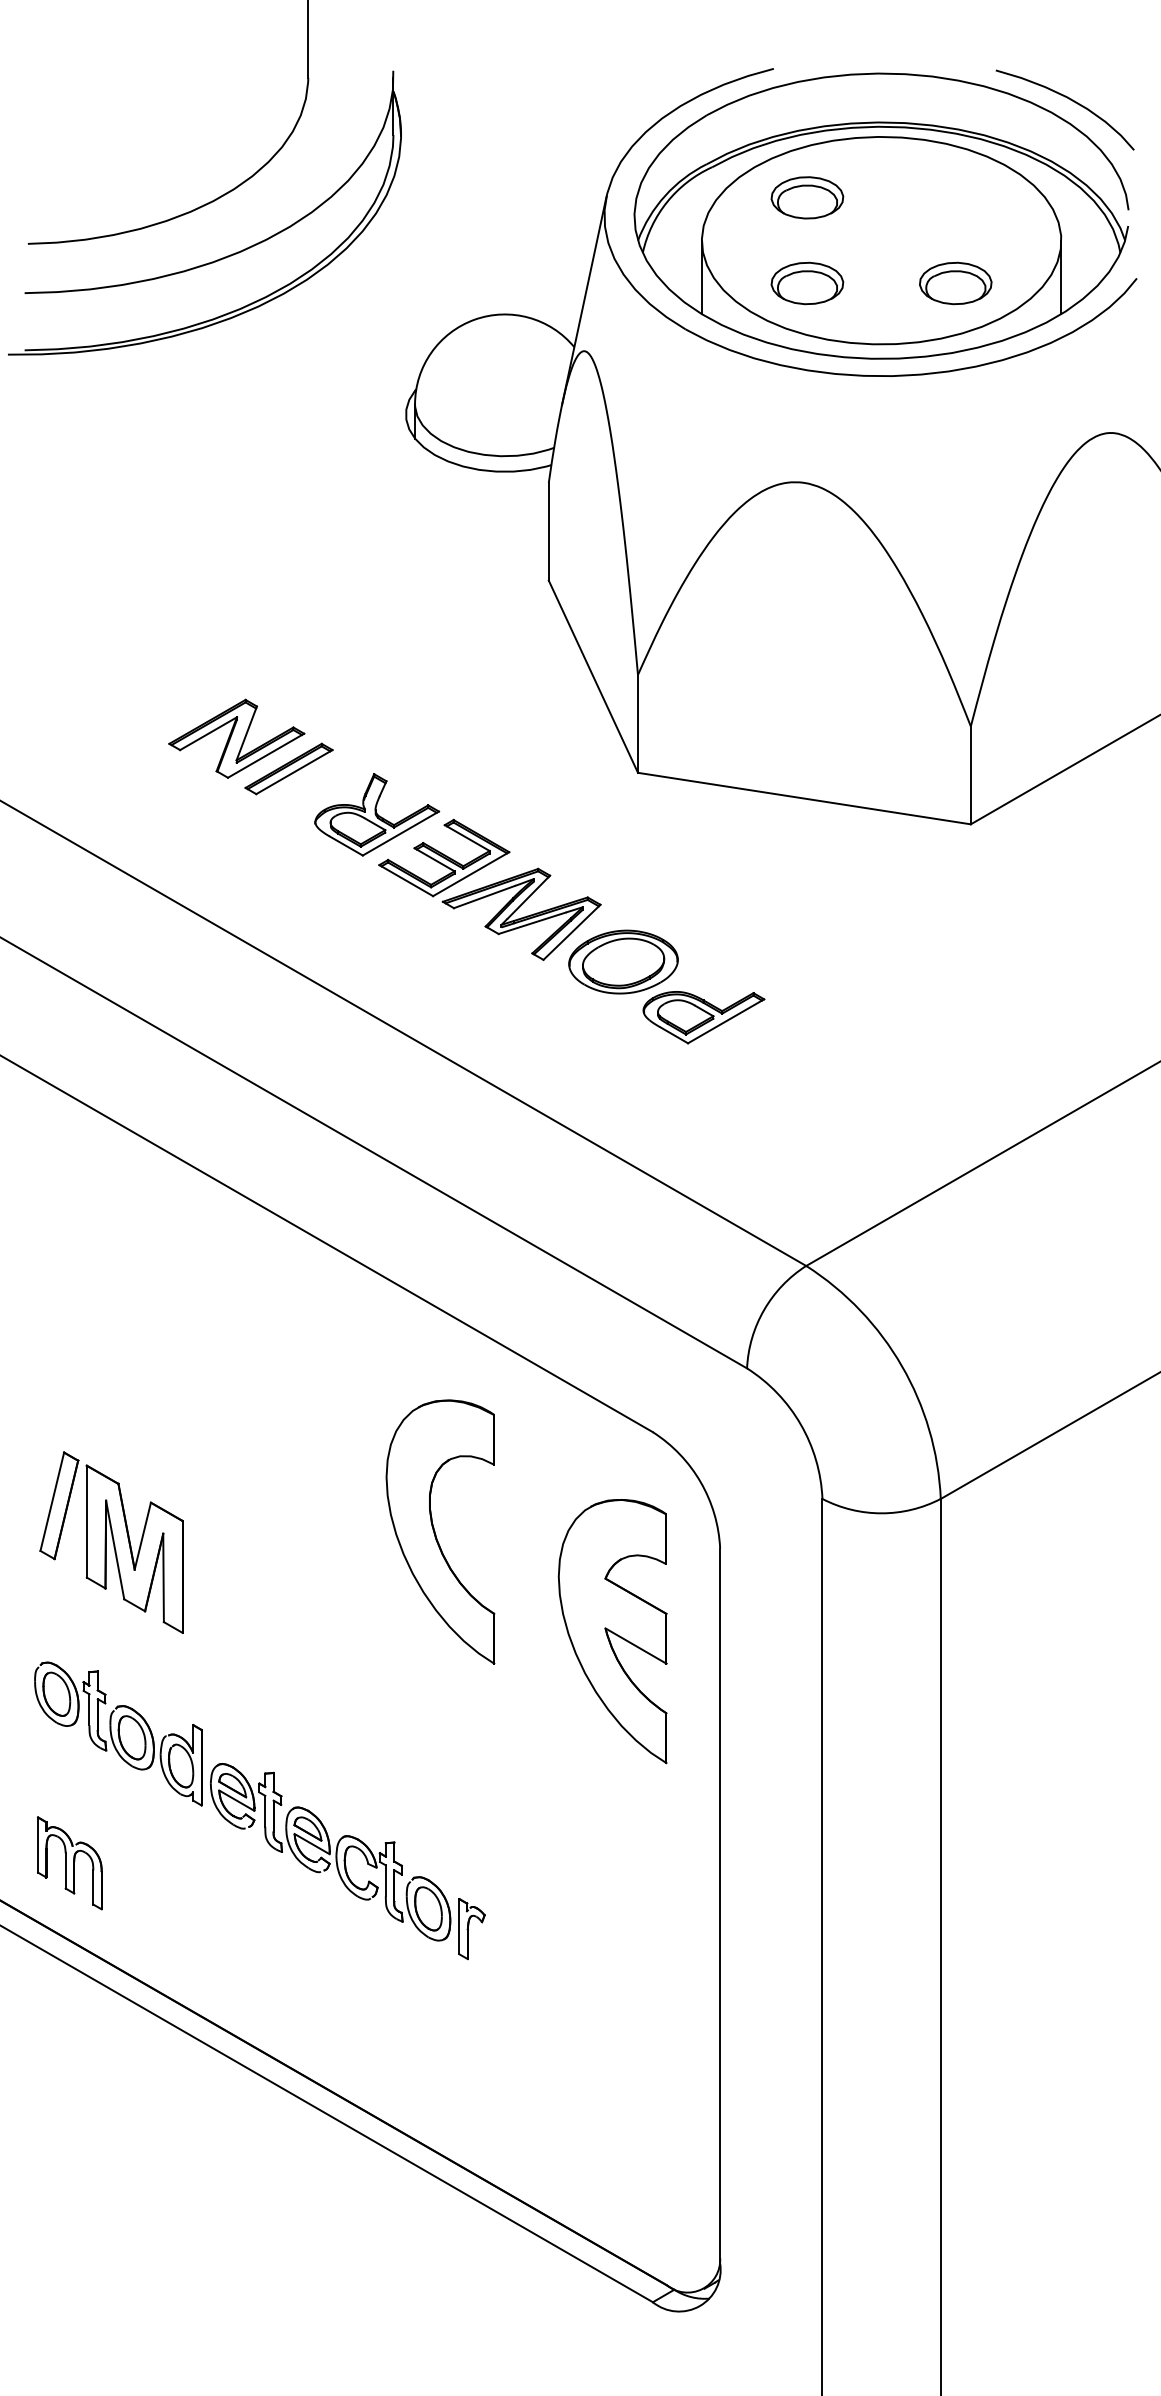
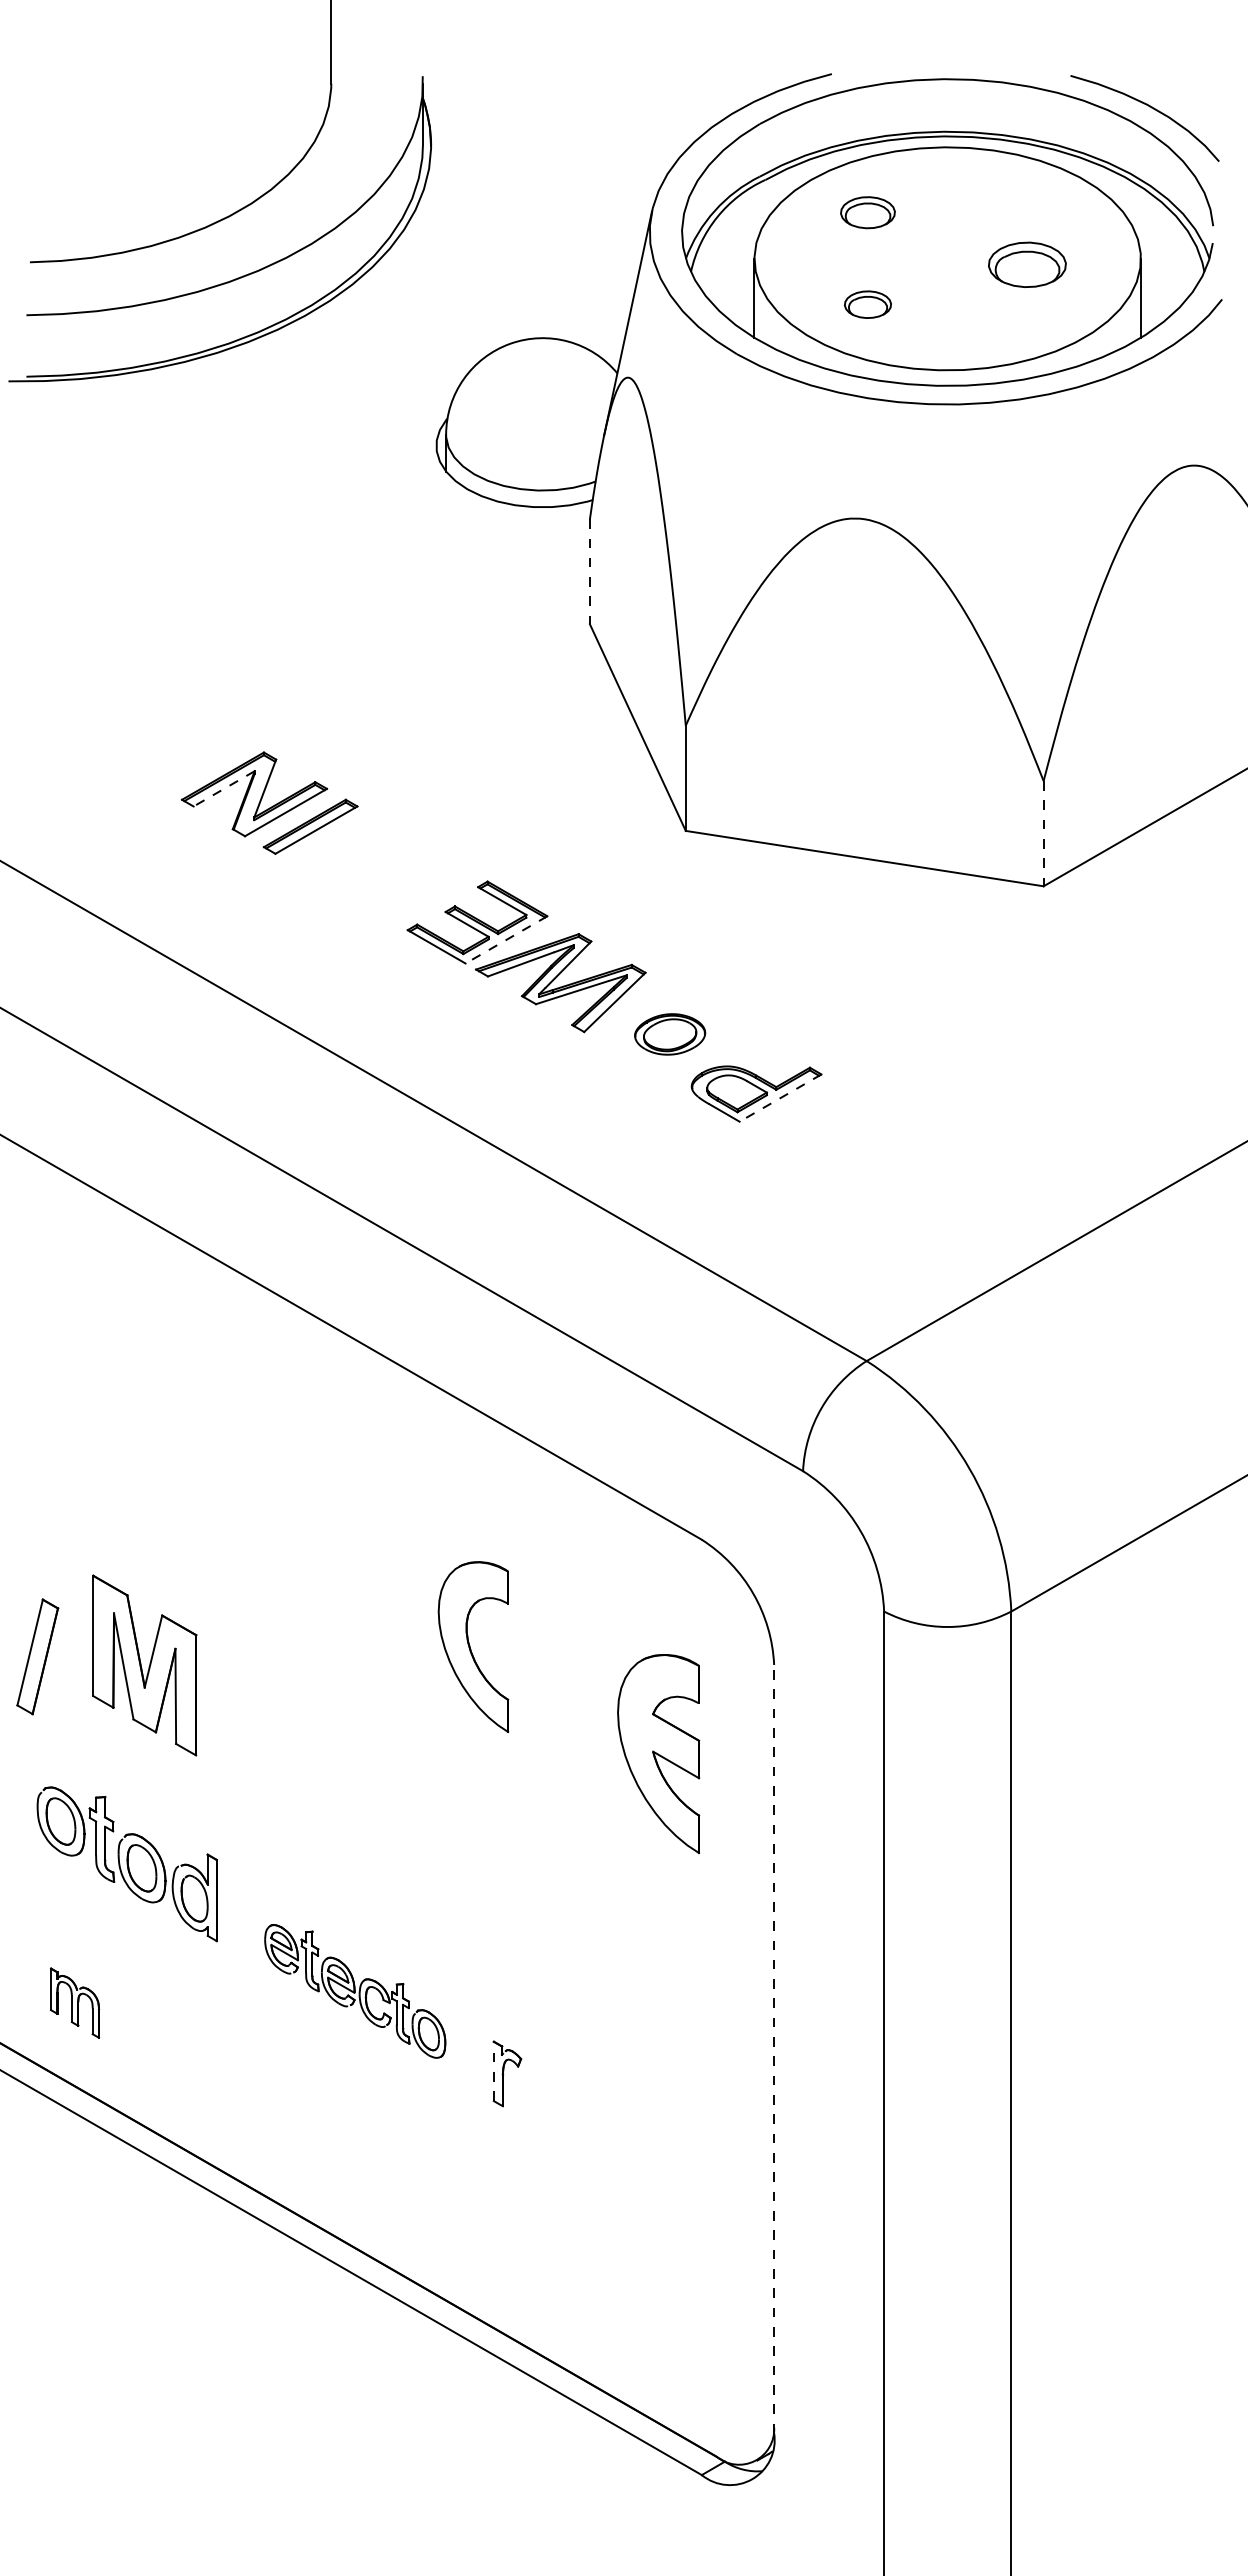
part: (807, 197) -> (867, 212), size x0.7
part: (807, 283) -> (867, 304), size x0.6
part: (955, 283) -> (1027, 264), moved
line: (548, 531) -> (589, 571), solid -> dashed
line: (207, 734) -> (223, 789), solid -> dashed
line: (970, 775) -> (1043, 833), solid -> dashed
part: (376, 814) -> (404, 875), removed
line: (471, 874) -> (506, 940), solid -> dashed
part: (622, 962) -> (669, 1034), size x0.6
line: (726, 1021) -> (780, 1098), solid -> dashed
part: (59, 1505) -> (37, 1656), moved
part: (440, 1531) -> (473, 1646), size x0.6
part: (612, 1631) -> (658, 1753), size x0.7
part: (329, 1852) -> (354, 1991), size x0.7
part: (69, 1862) -> (74, 2002), size x0.7
line: (720, 1905) -> (774, 2048), solid -> dashed
line: (459, 1926) -> (493, 2071), solid -> dashed

